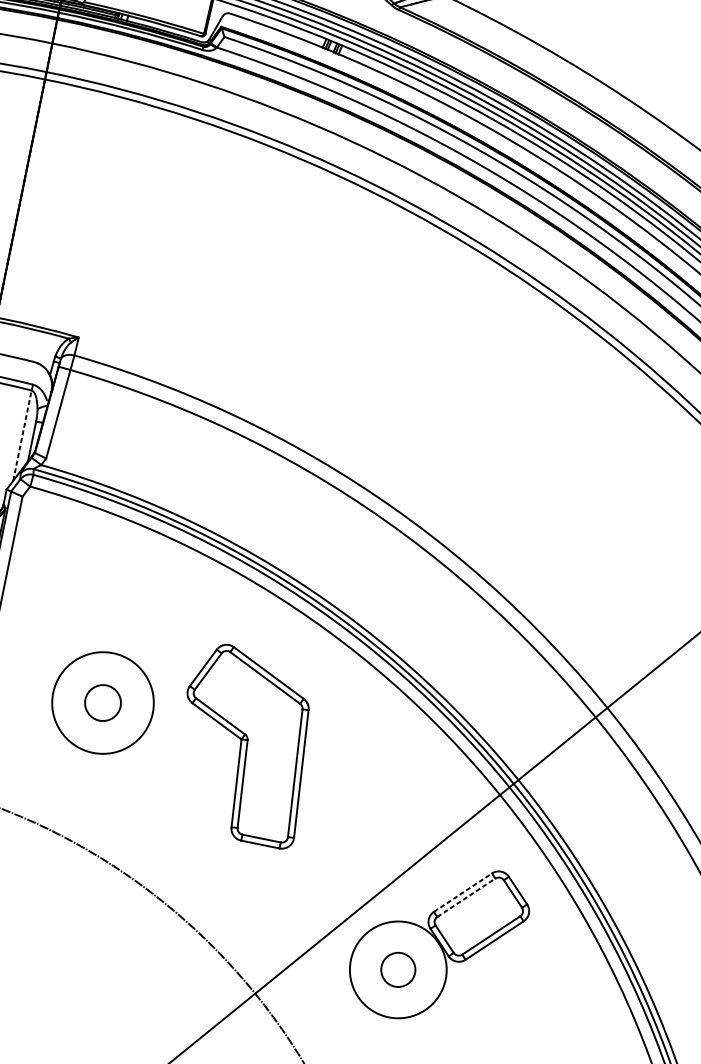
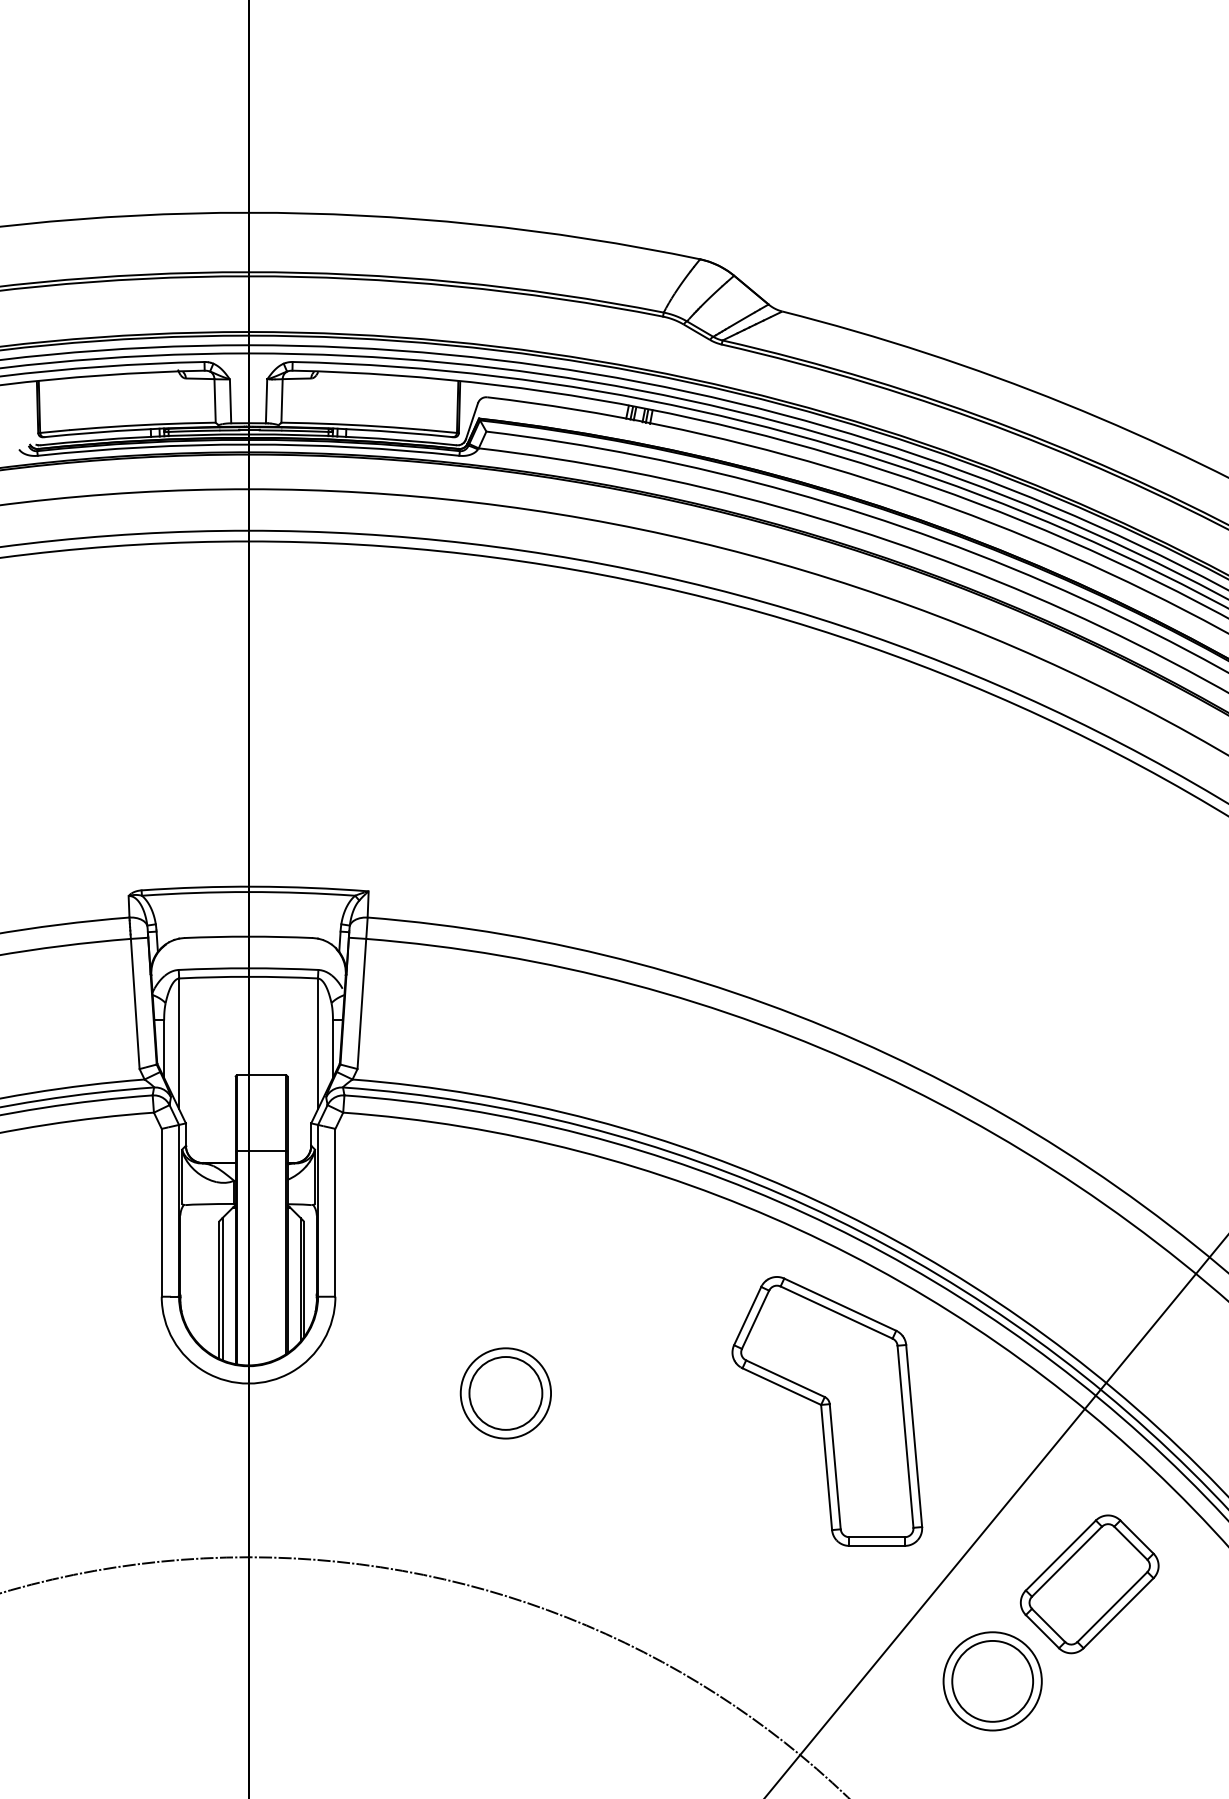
line: (22, 435) -> (317, 1043), dashed -> solid
circle: (102, 703) -> (505, 1393), size x0.62
circle: (102, 703) -> (505, 1393), size x1.43
part: (245, 744) -> (827, 1411), moved
line: (463, 892) -> (1061, 1555), dashed -> solid
line: (466, 897) -> (1067, 1561), dashed -> solid
circle: (398, 969) -> (992, 1680), size x1.67
circle: (398, 969) -> (992, 1681), size x0.71

